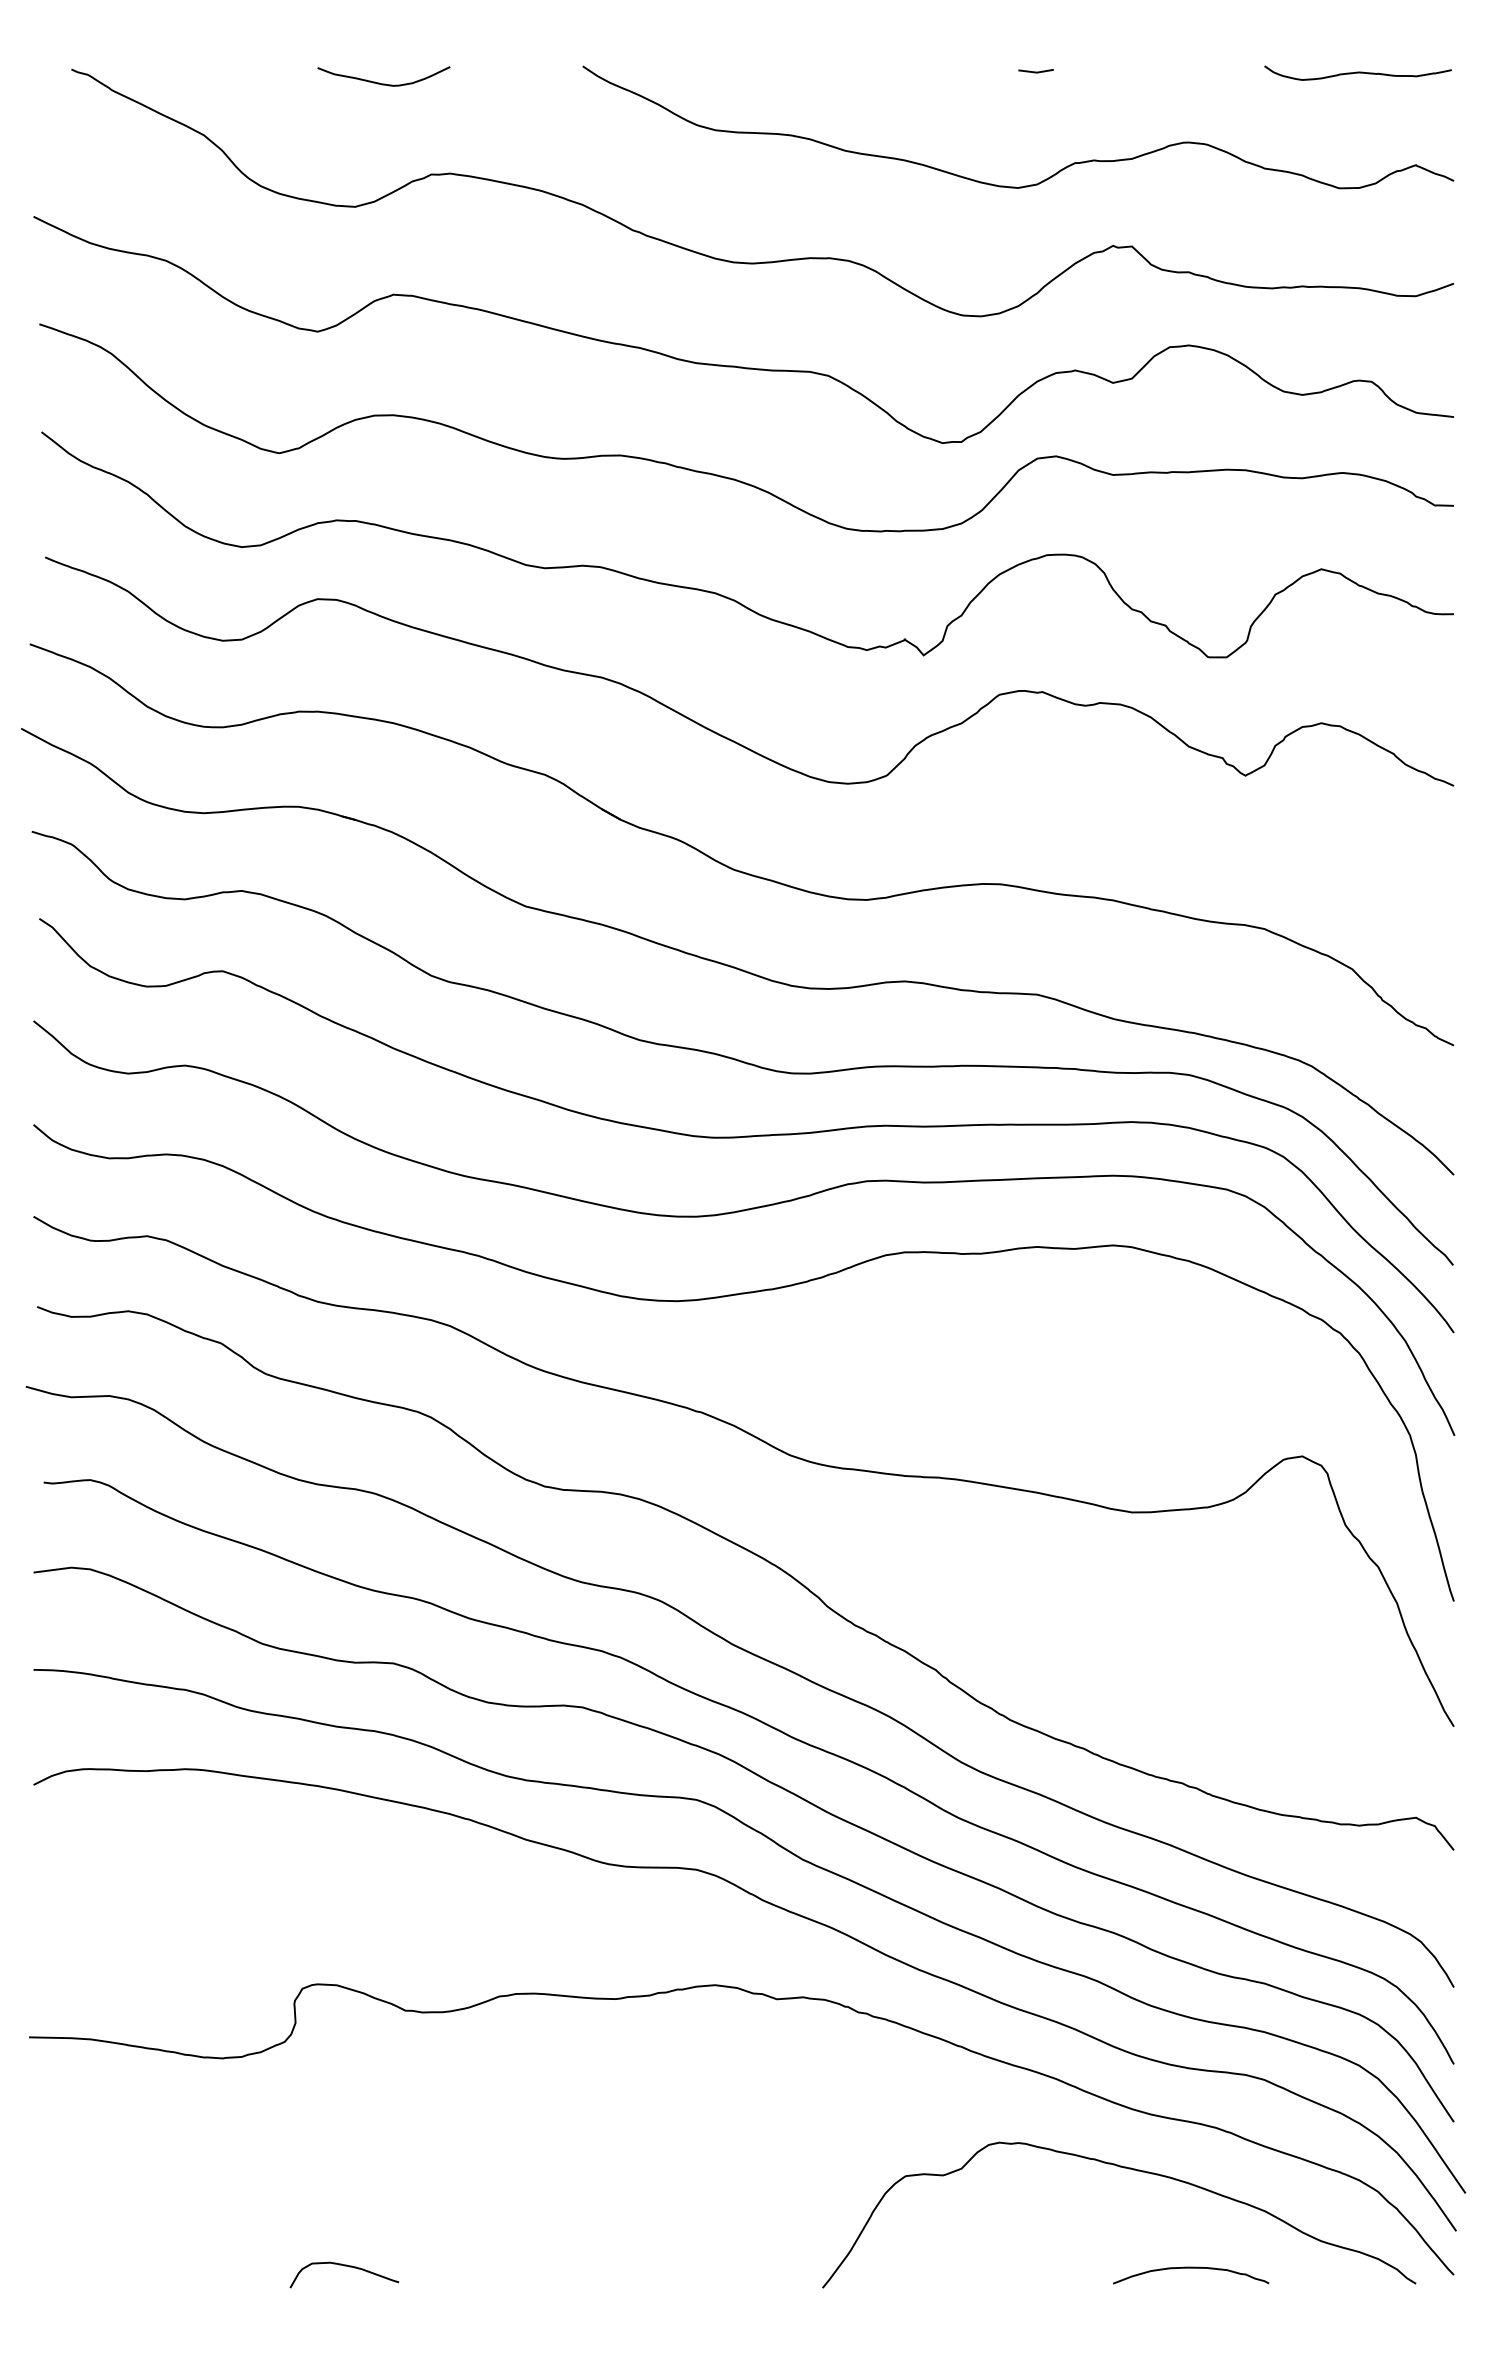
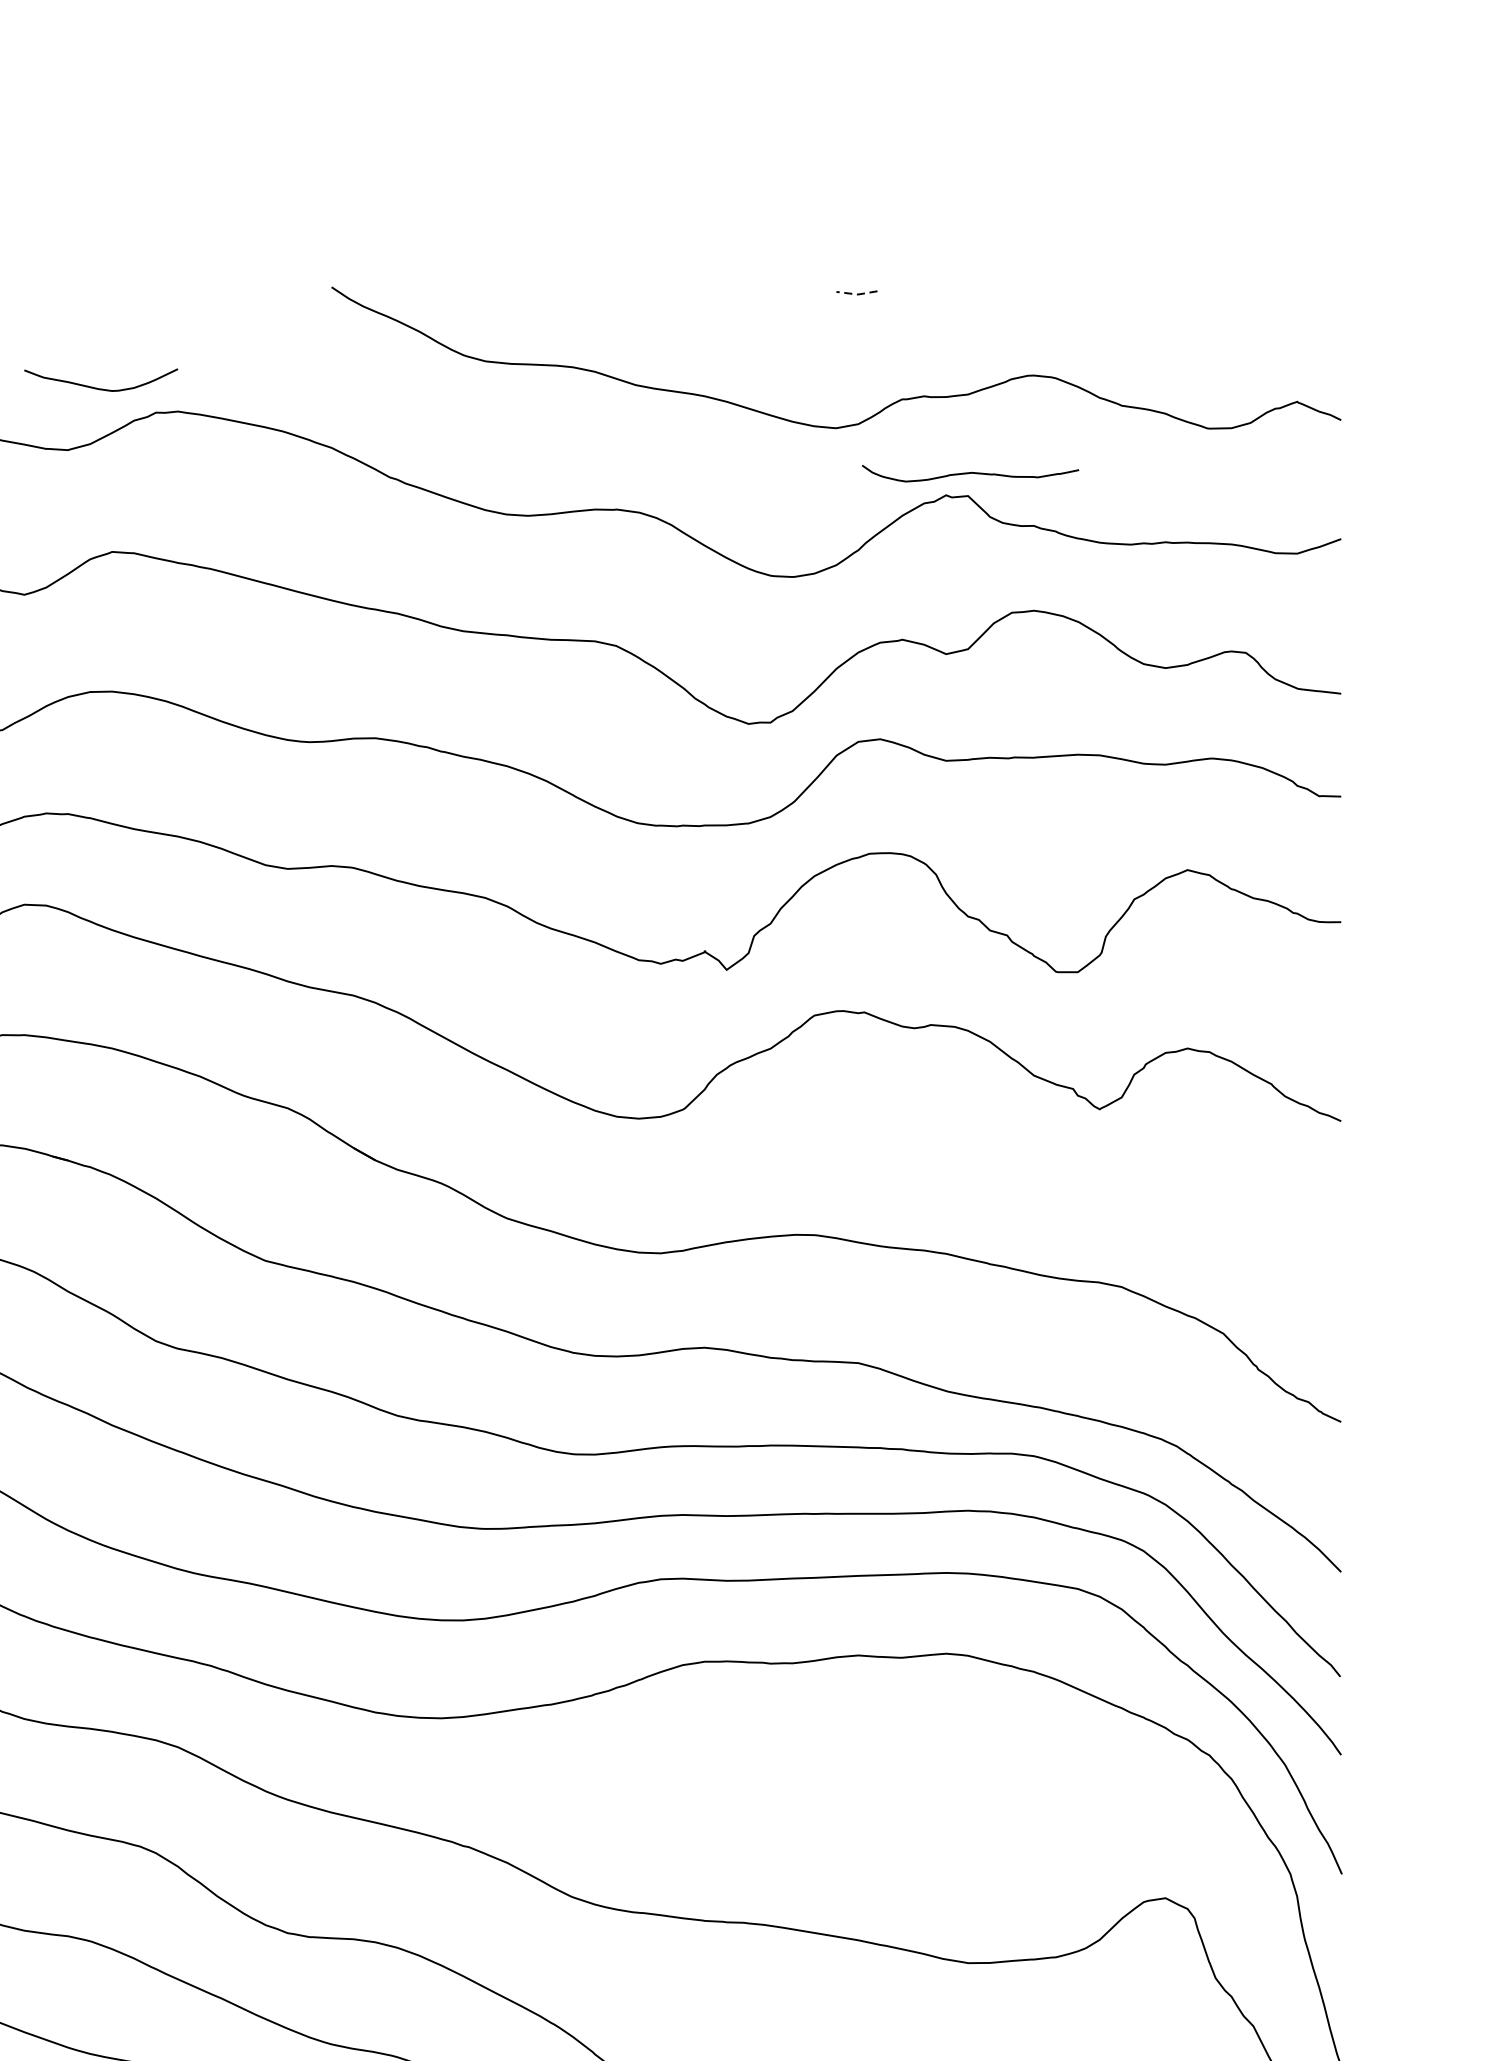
line: (1036, 72) -> (857, 294), solid -> dashed
curve: (1357, 72) -> (969, 472), moved
curve: (383, 83) -> (100, 388), moved

